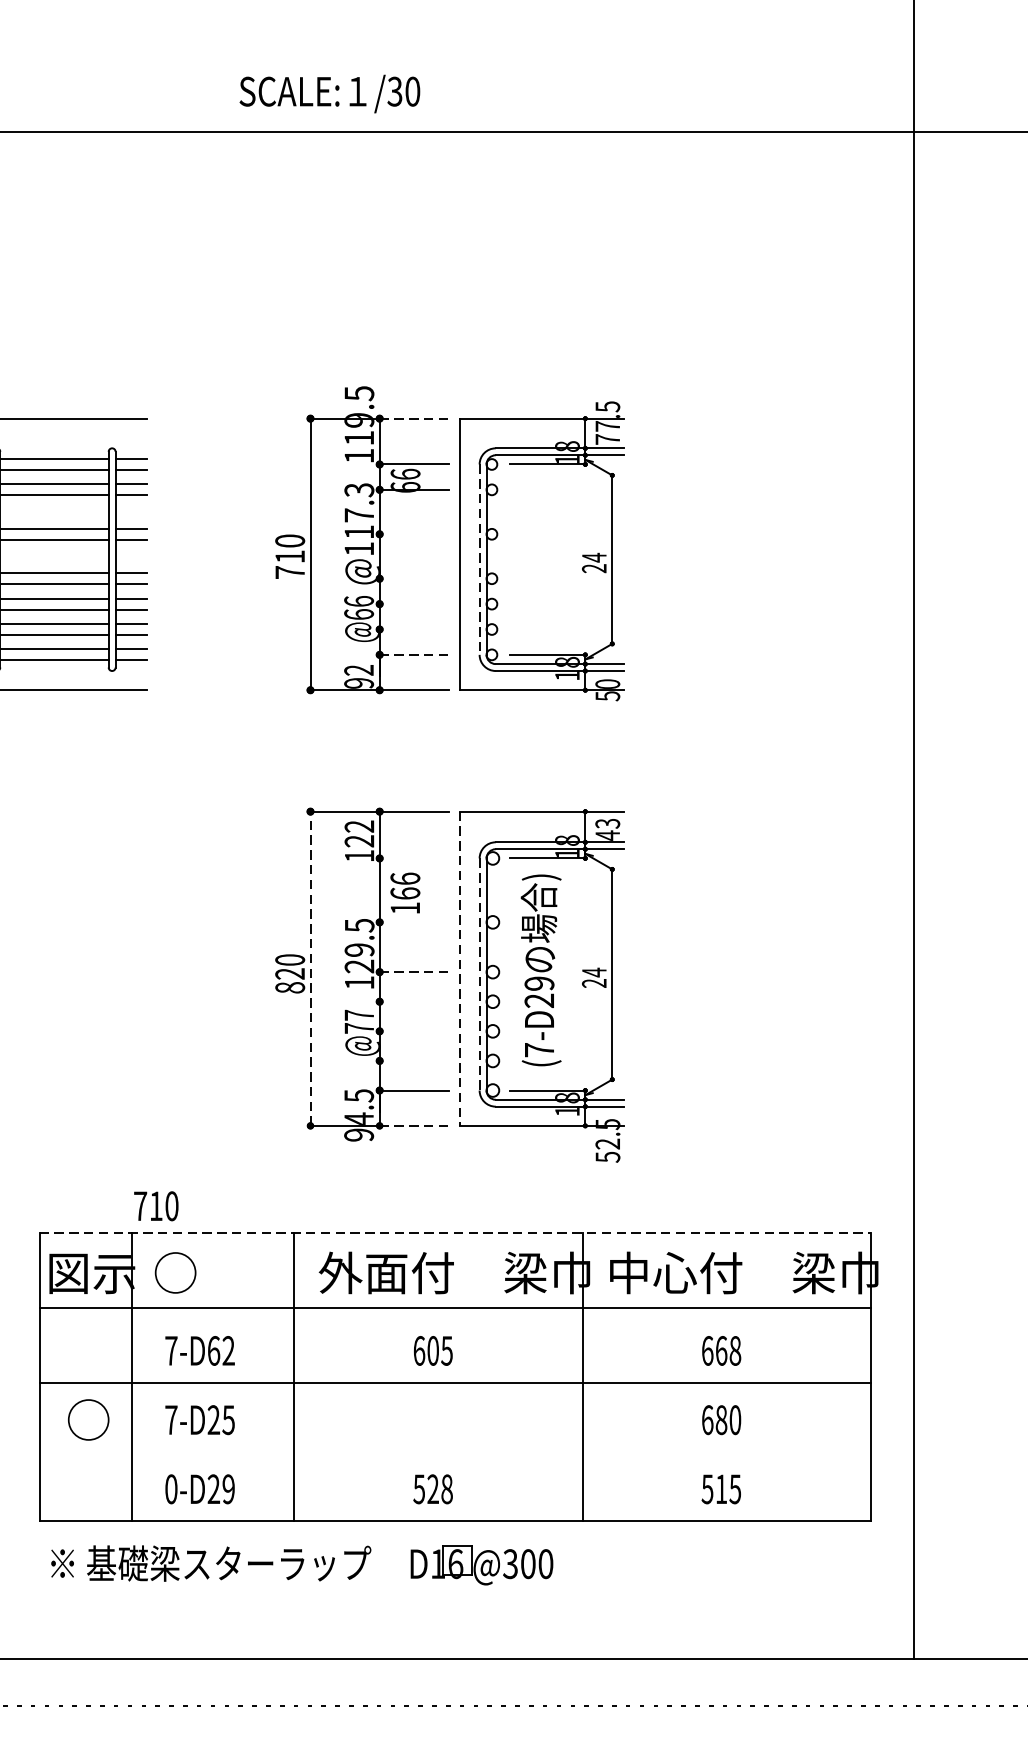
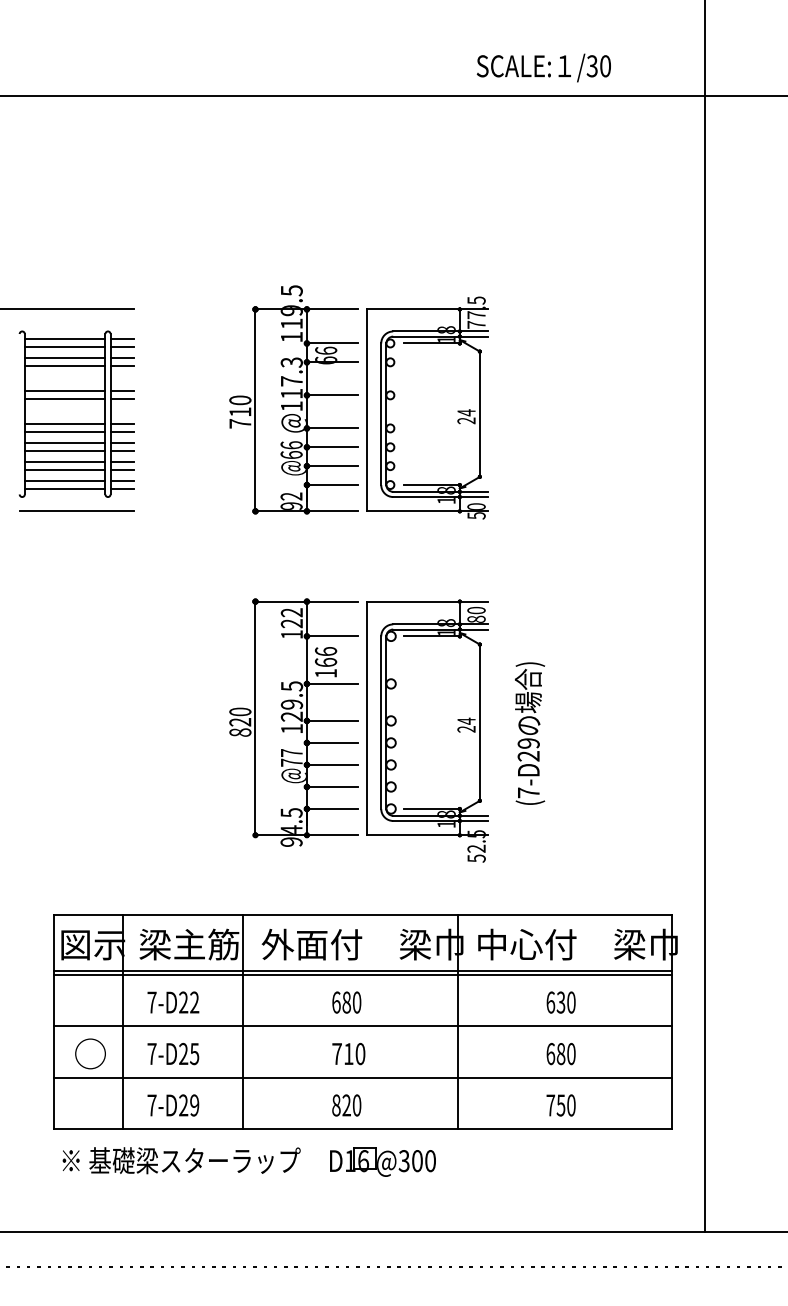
text: (329, 93) -> (543, 67), moved
line: (414, 418) -> (332, 309), dashed -> solid
line: (414, 534) -> (332, 395), added
line: (479, 560) -> (381, 414), dashed -> solid
line: (414, 578) -> (332, 428), added
line: (414, 604) -> (332, 447), added
line: (414, 629) -> (332, 466), added
line: (414, 655) -> (332, 485), dashed -> solid
text: (607, 828) -> (476, 614), 43 -> 80
line: (414, 858) -> (332, 636), added
line: (414, 921) -> (332, 683), added
line: (310, 968) -> (255, 718), dashed -> solid
line: (459, 968) -> (366, 718), dashed -> solid
text: (541, 970) -> (530, 733), moved
line: (414, 971) -> (332, 720), dashed -> solid
line: (479, 975) -> (381, 723), dashed -> solid
line: (414, 1001) -> (332, 742), added
line: (414, 1030) -> (332, 764), added
line: (414, 1060) -> (332, 786), added
line: (414, 1126) -> (332, 835), dashed -> solid
text: (155, 1206) -> (348, 1054), moved
line: (455, 1232) -> (363, 914), dashed -> solid
text: (221, 1272) -> (189, 944), ○ -> 梁主筋
line: (455, 1313) -> (363, 974), added
text: (213, 1350) -> (183, 1002), 7-D62 -> 7-D22
text: (439, 1350) -> (351, 1002), 605 -> 680
text: (727, 1350) -> (565, 1002), 668 -> 630
line: (455, 1451) -> (363, 1077), added
text: (170, 1489) -> (151, 1105), 0-D29 -> 7-D29
text: (432, 1489) -> (346, 1105), 528 -> 820
text: (720, 1489) -> (560, 1105), 515 -> 750

